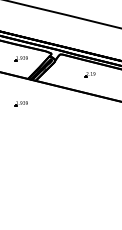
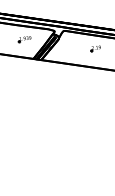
part: (20, 103) -> (28, 84), removed

